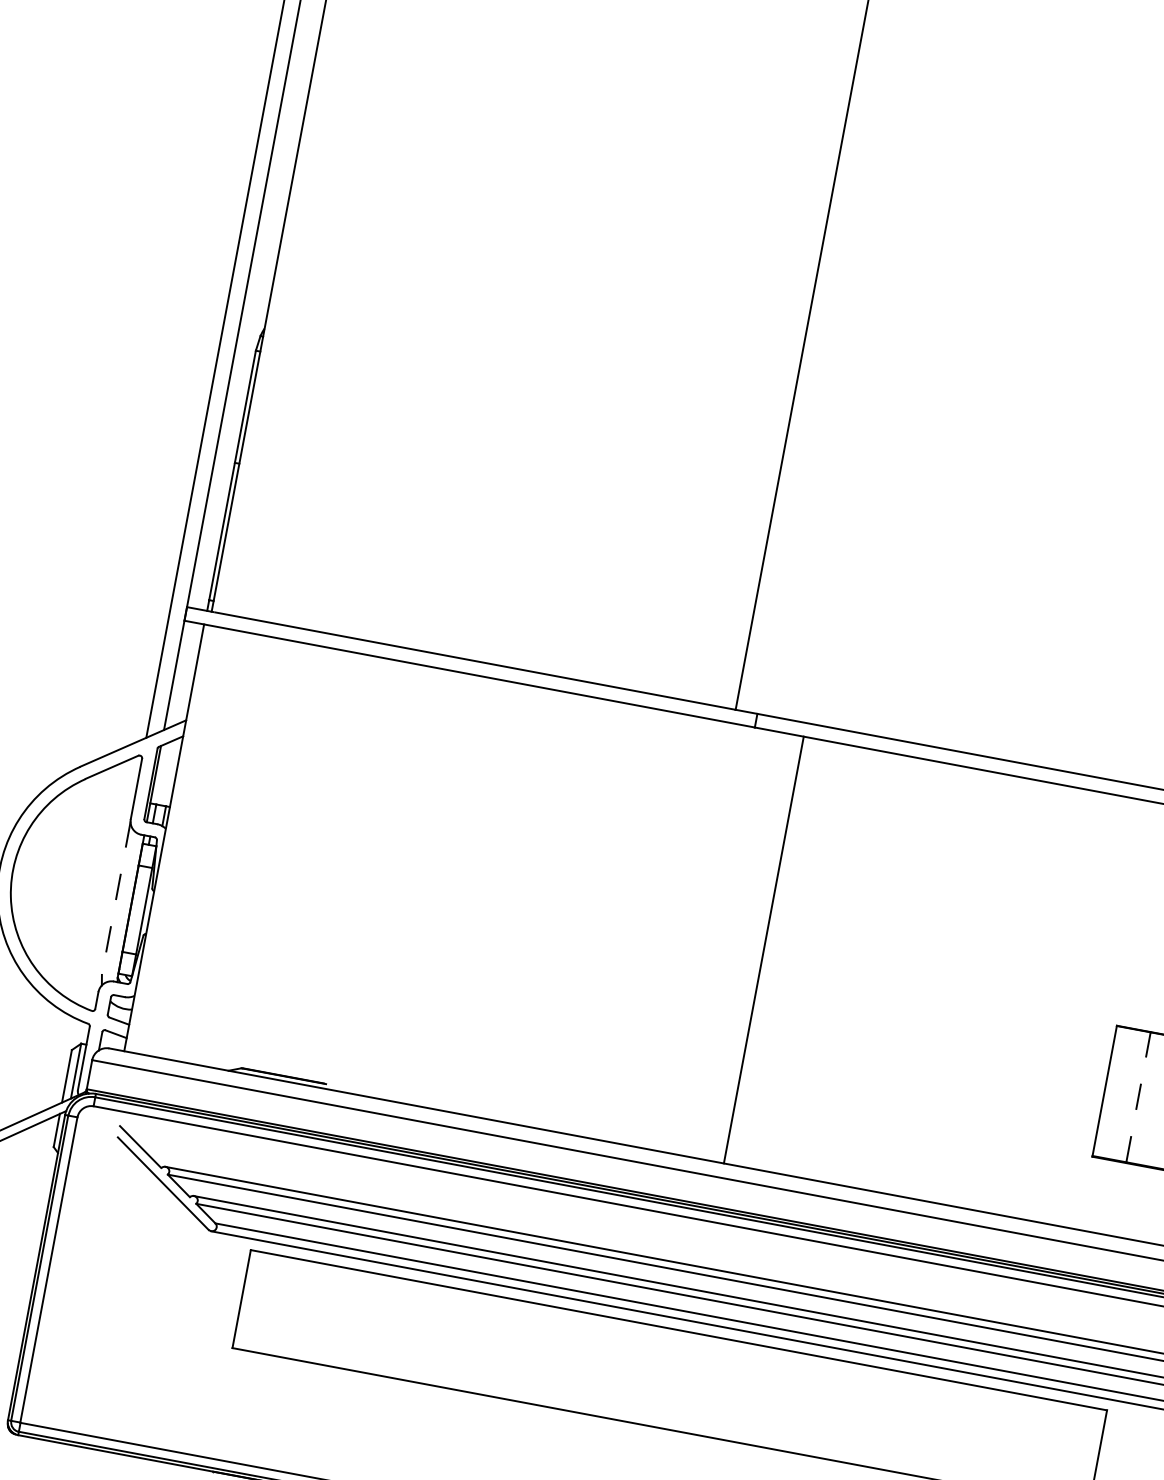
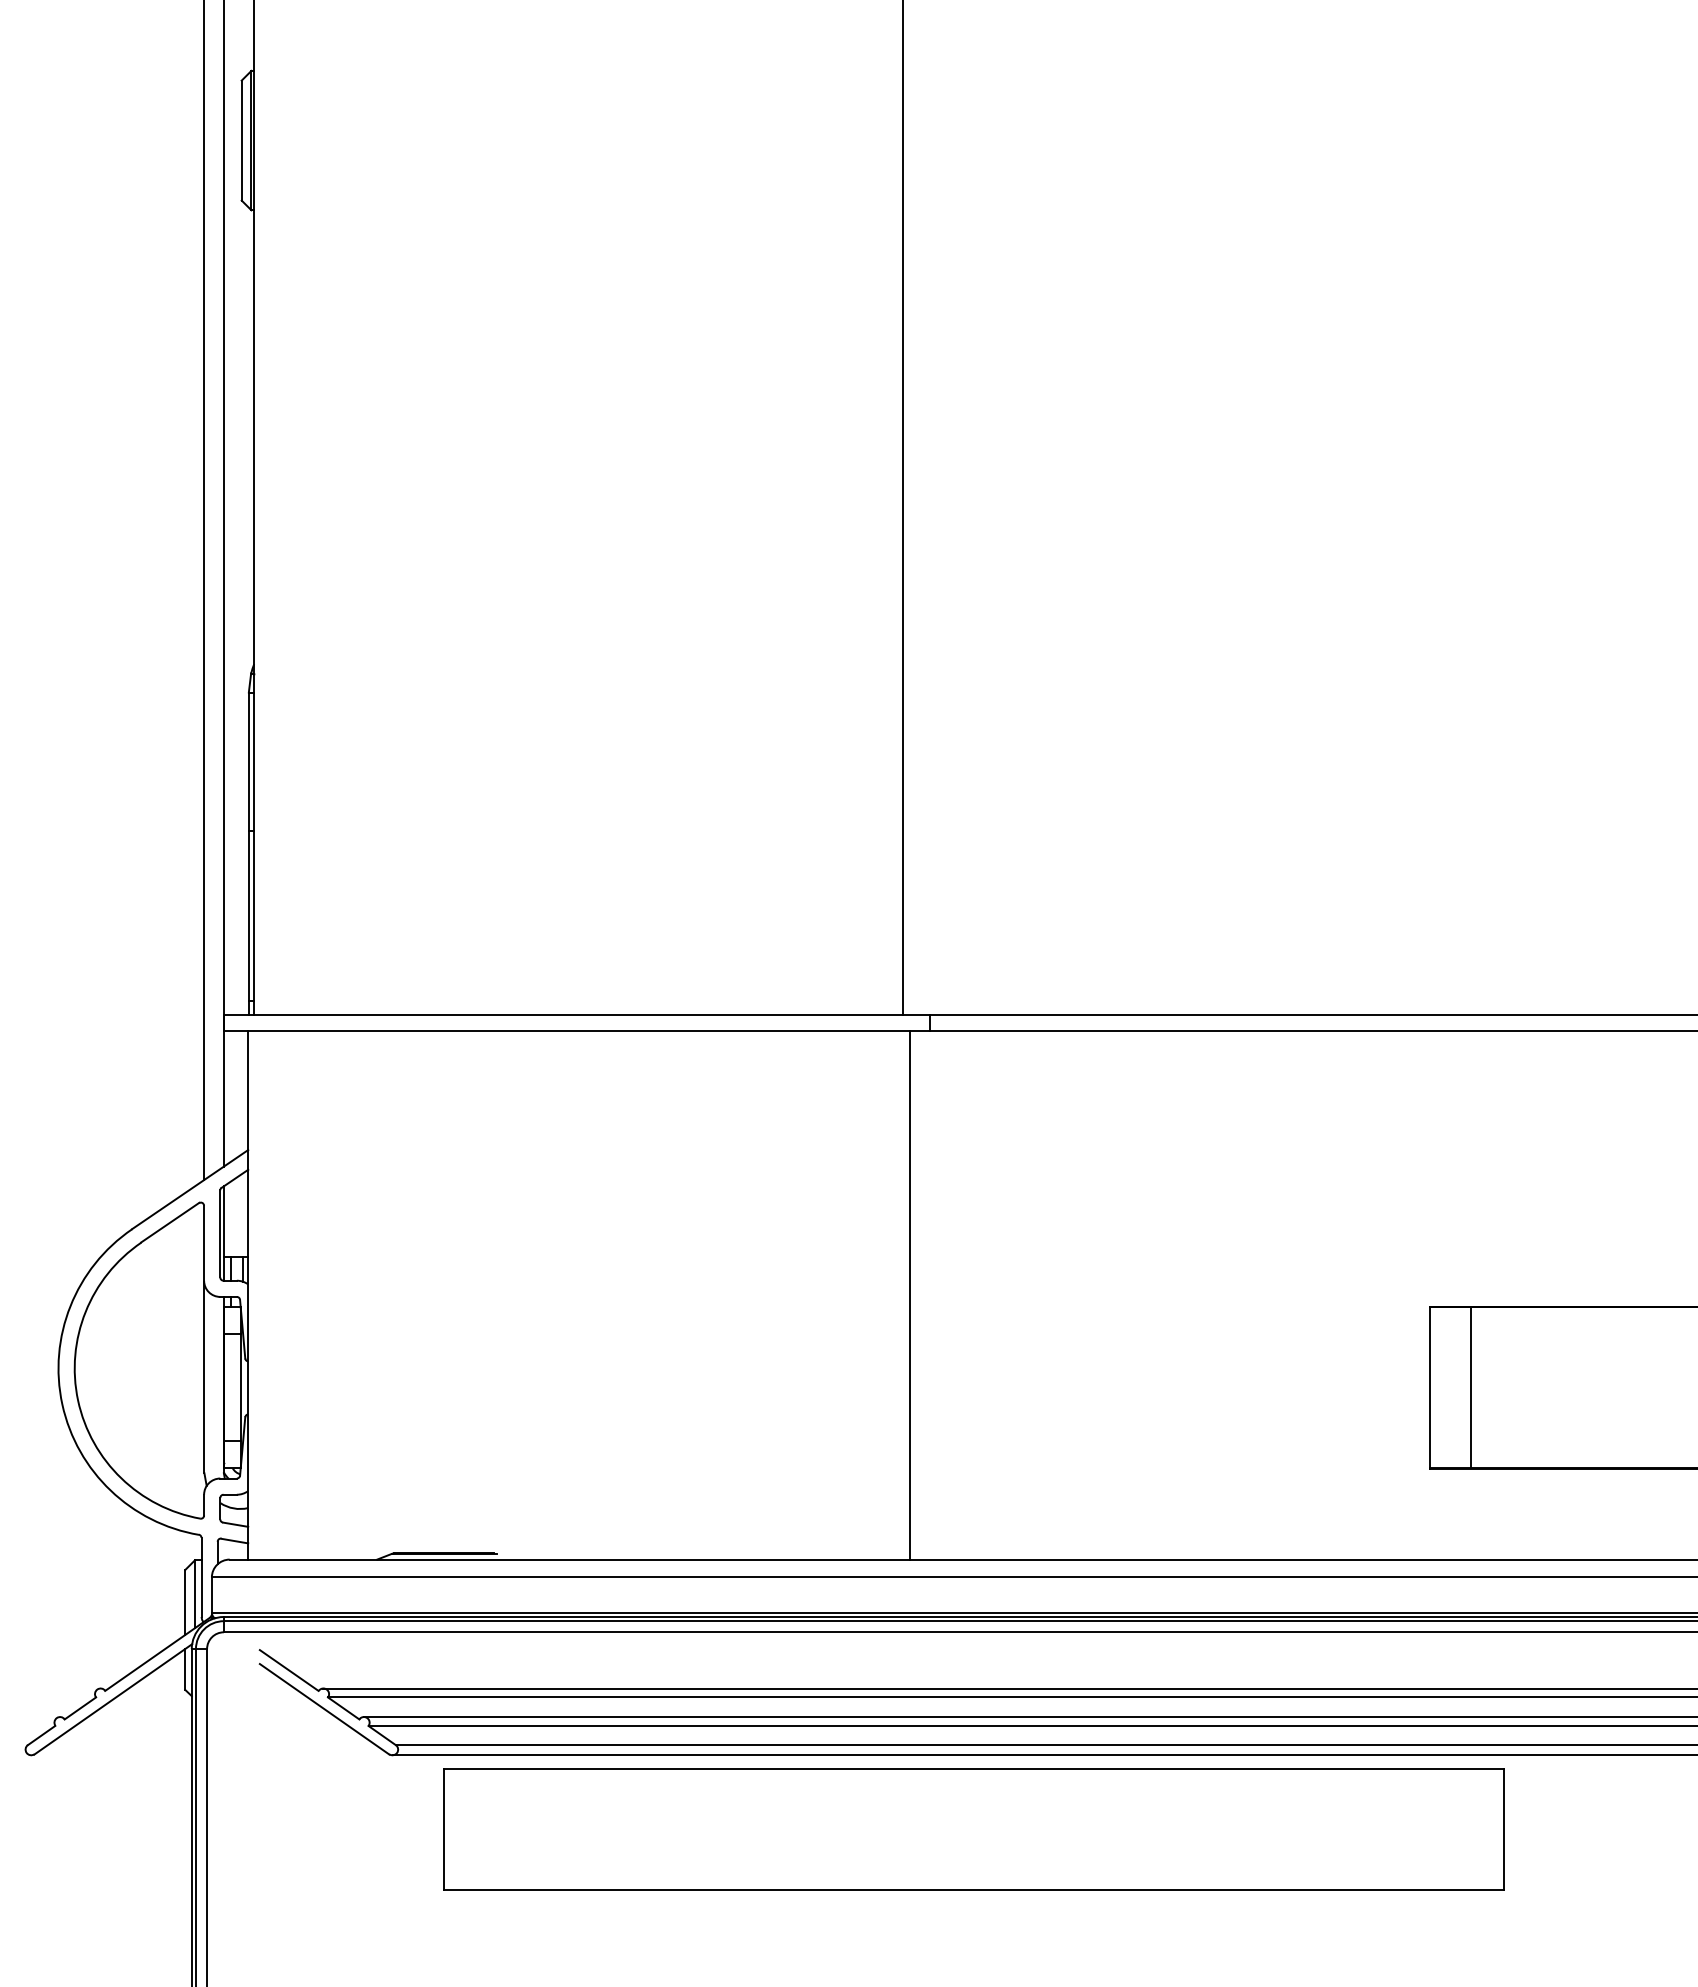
line: (116, 898) -> (204, 1378), dashed -> solid
line: (763, 950) -> (910, 1295), moved
line: (1138, 1097) -> (1471, 1387), dashed -> solid

